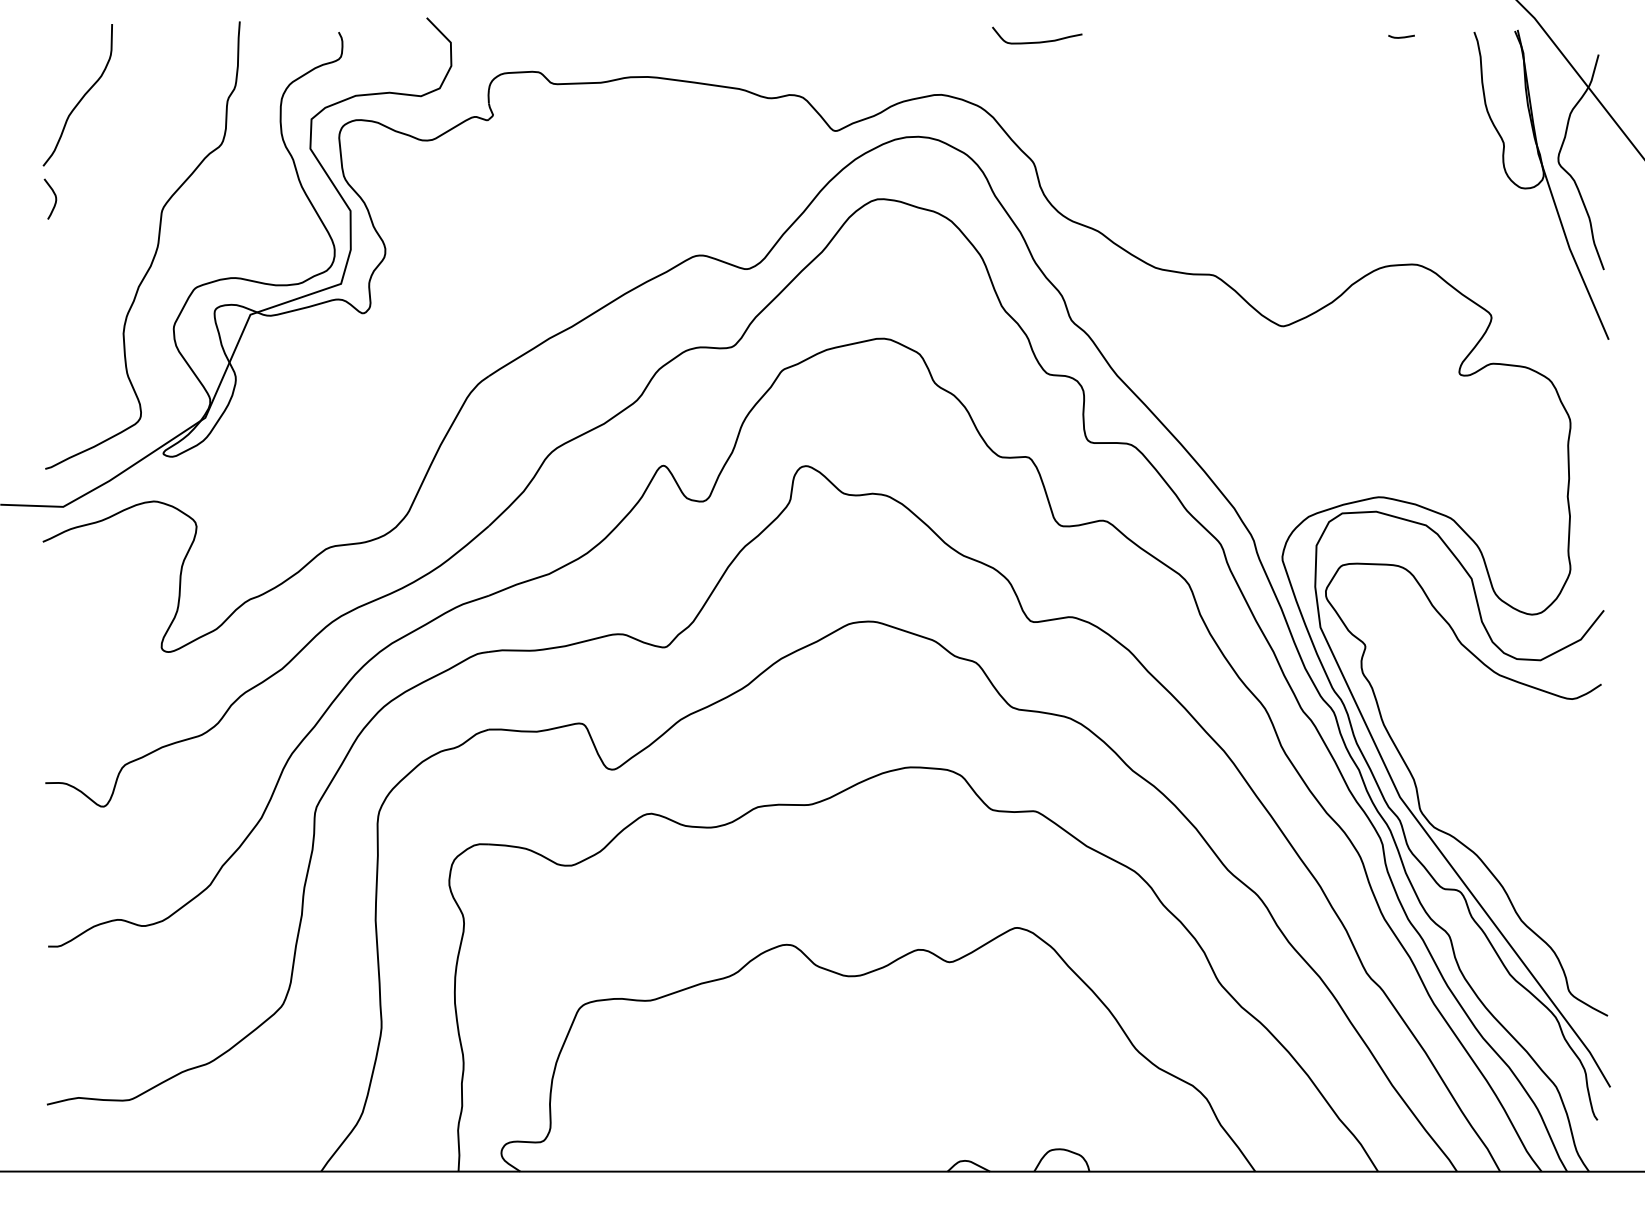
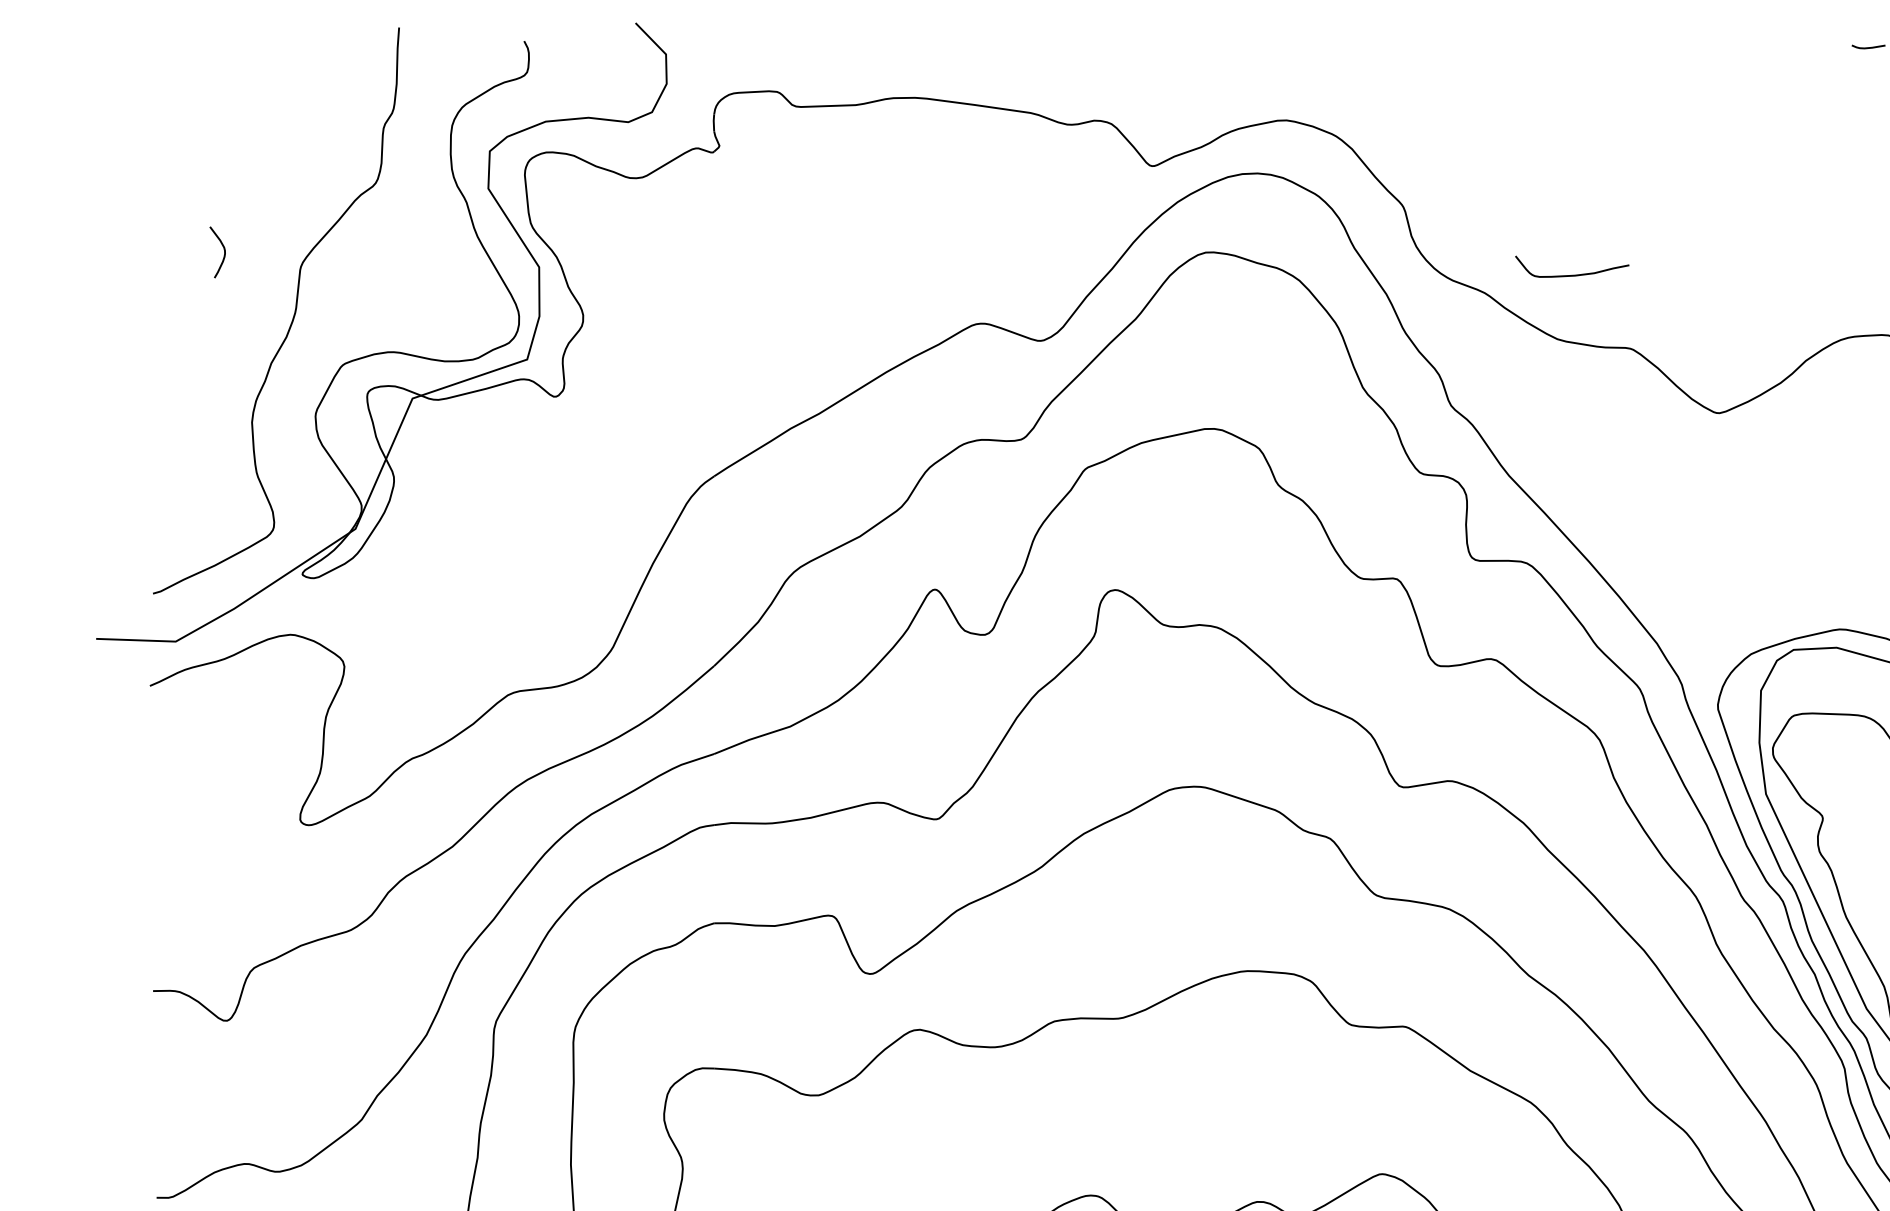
curve: (1037, 41) -> (1572, 274), moved
curve: (80, 98) -> (197, 125), removed
curve: (54, 196) -> (222, 249), moved

